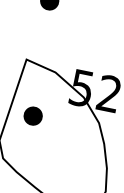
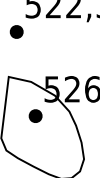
part: (33, 115) -> (35, 115), moved

